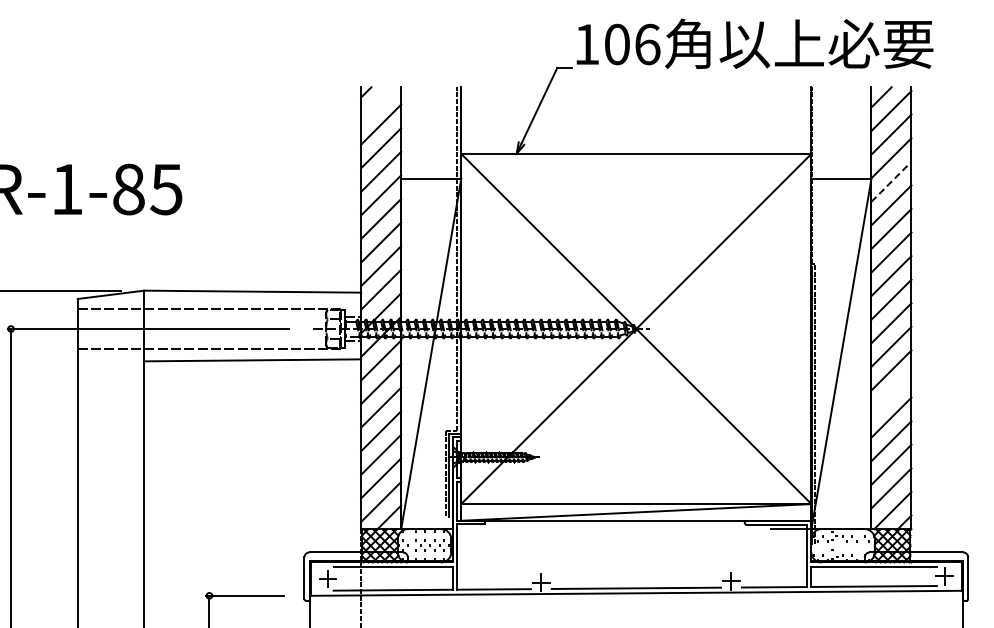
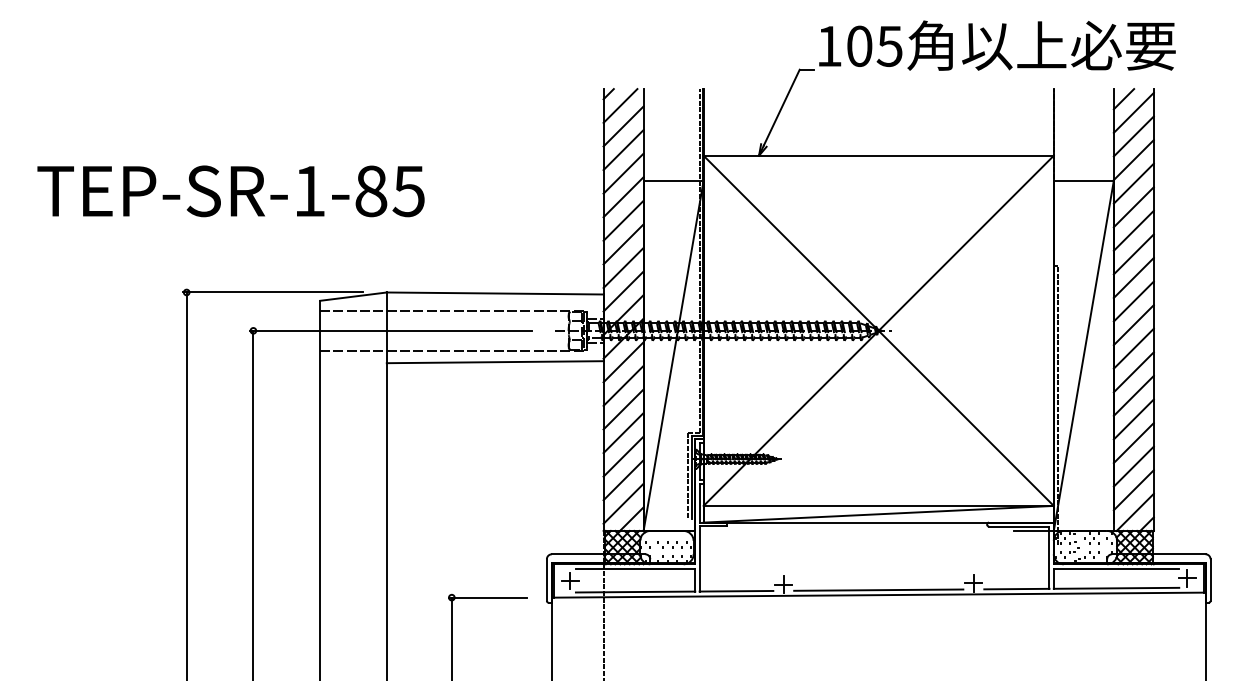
text: (647, 44) -> (889, 46), 106 -> 105
line: (378, 103) -> (620, 105), added
line: (892, 181) -> (1134, 183), dashed -> solid
line: (891, 393) -> (1133, 395), added

